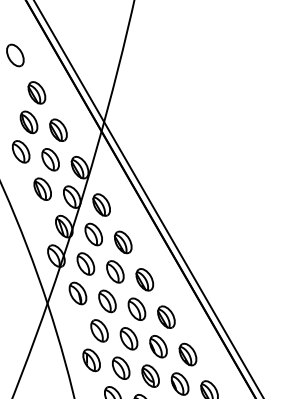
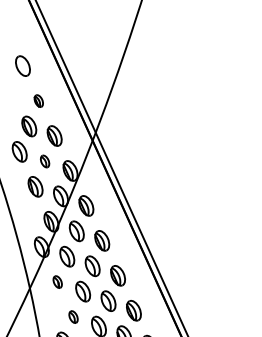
part: (36, 92) -> (38, 100), size x0.6
part: (50, 159) -> (45, 161), size x0.6
part: (77, 293) -> (57, 282), size x0.6
part: (99, 330) -> (73, 316), size x0.6

